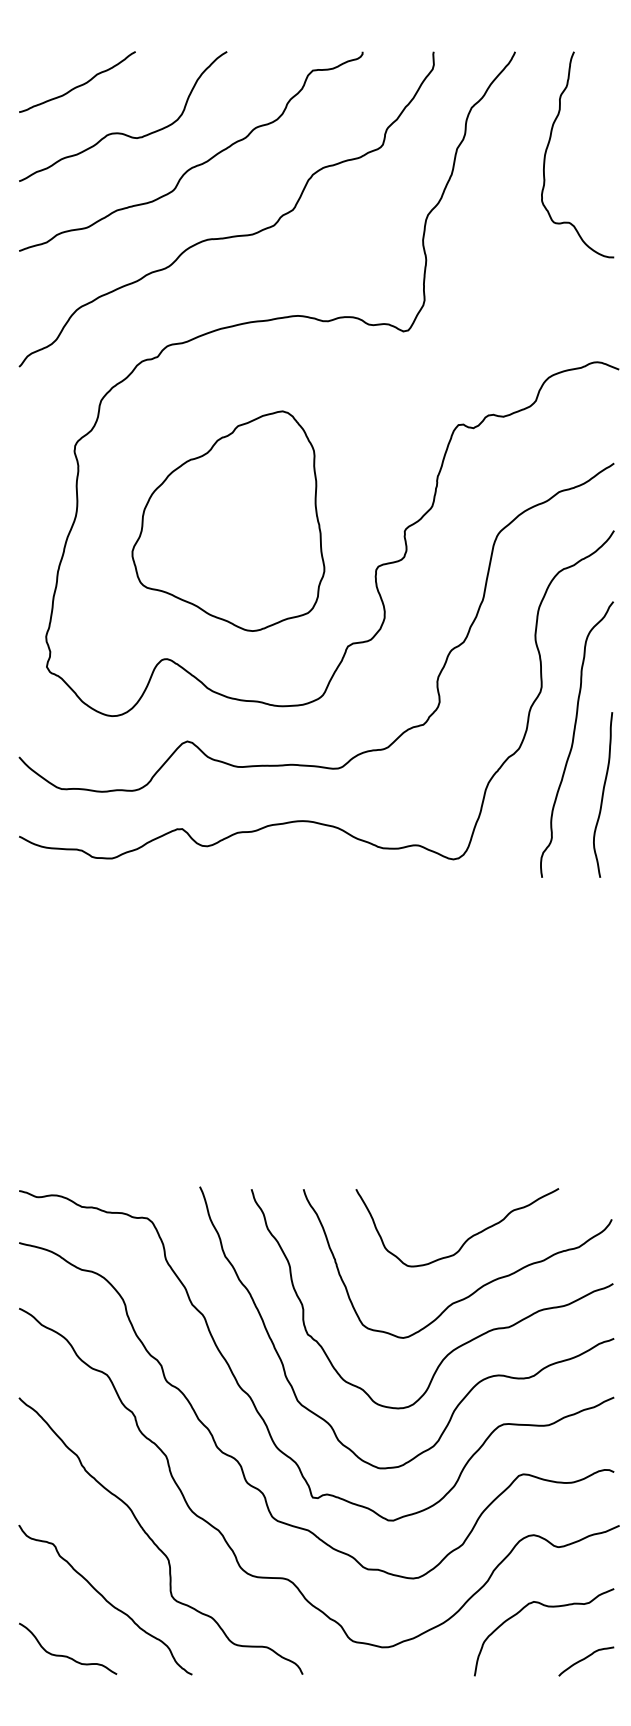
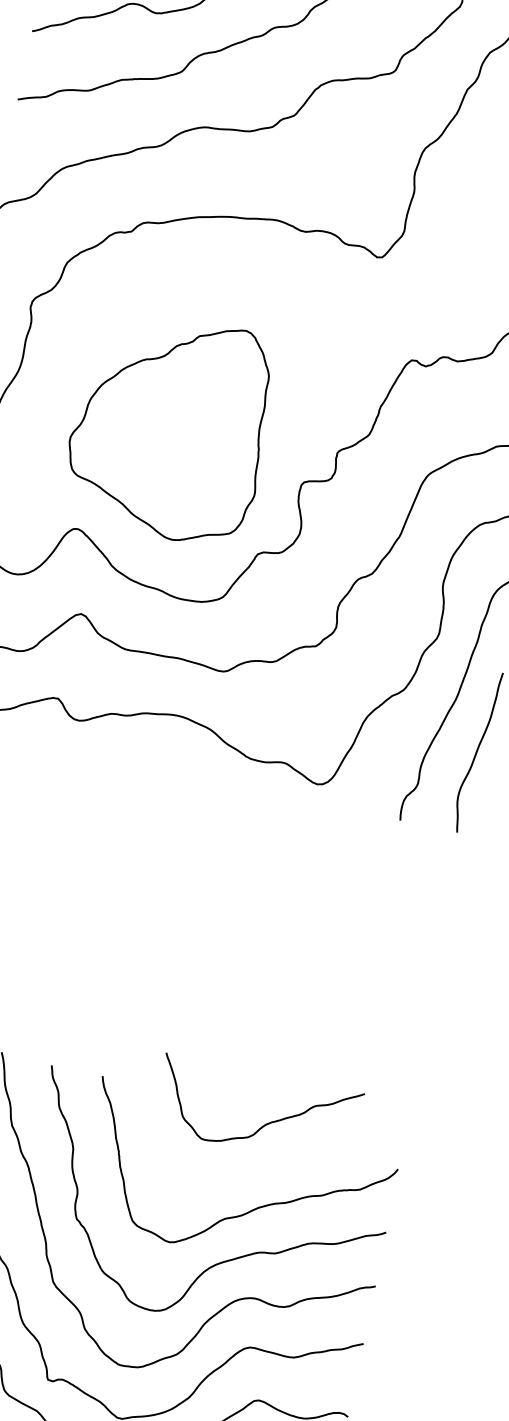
part: (228, 520) -> (170, 426), moved
curve: (468, 1237) -> (266, 1123), moved

